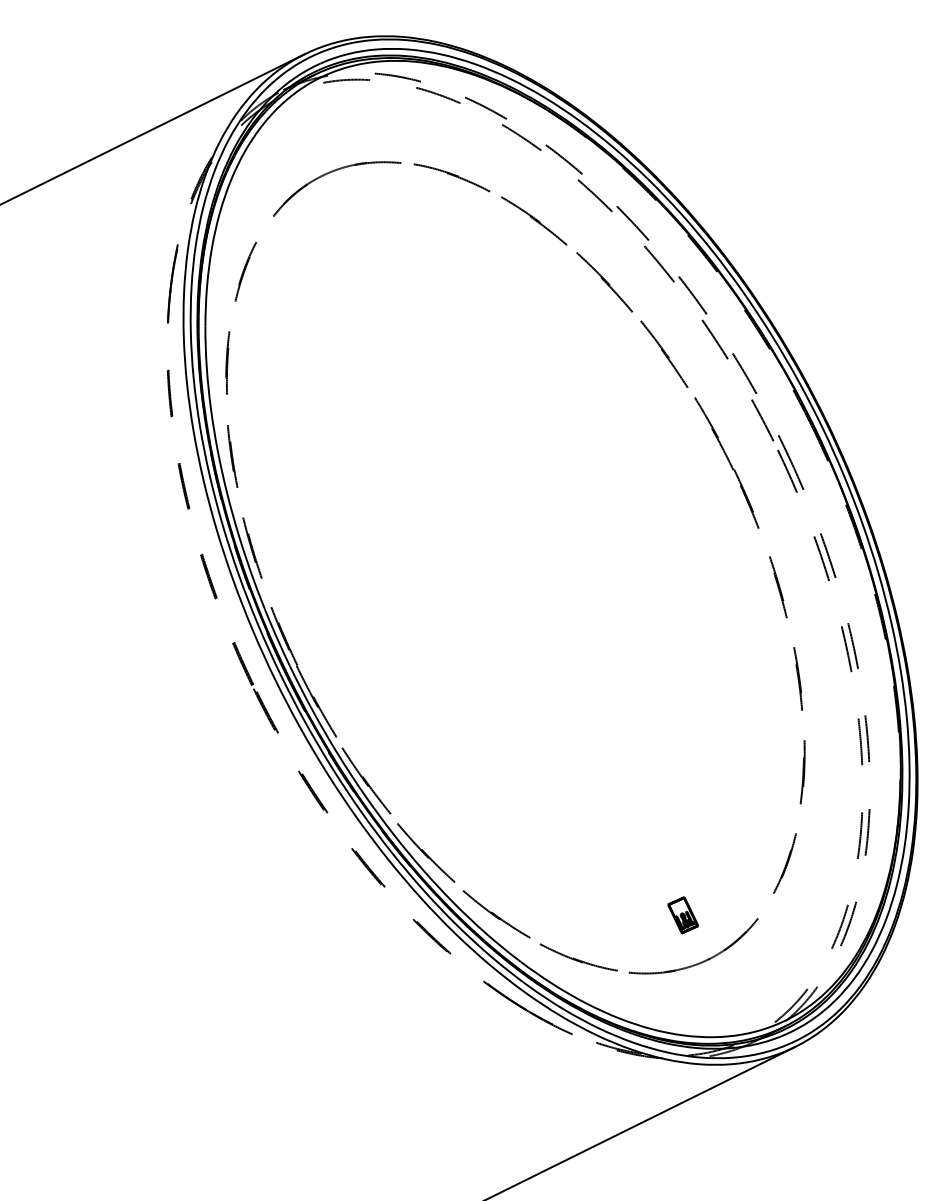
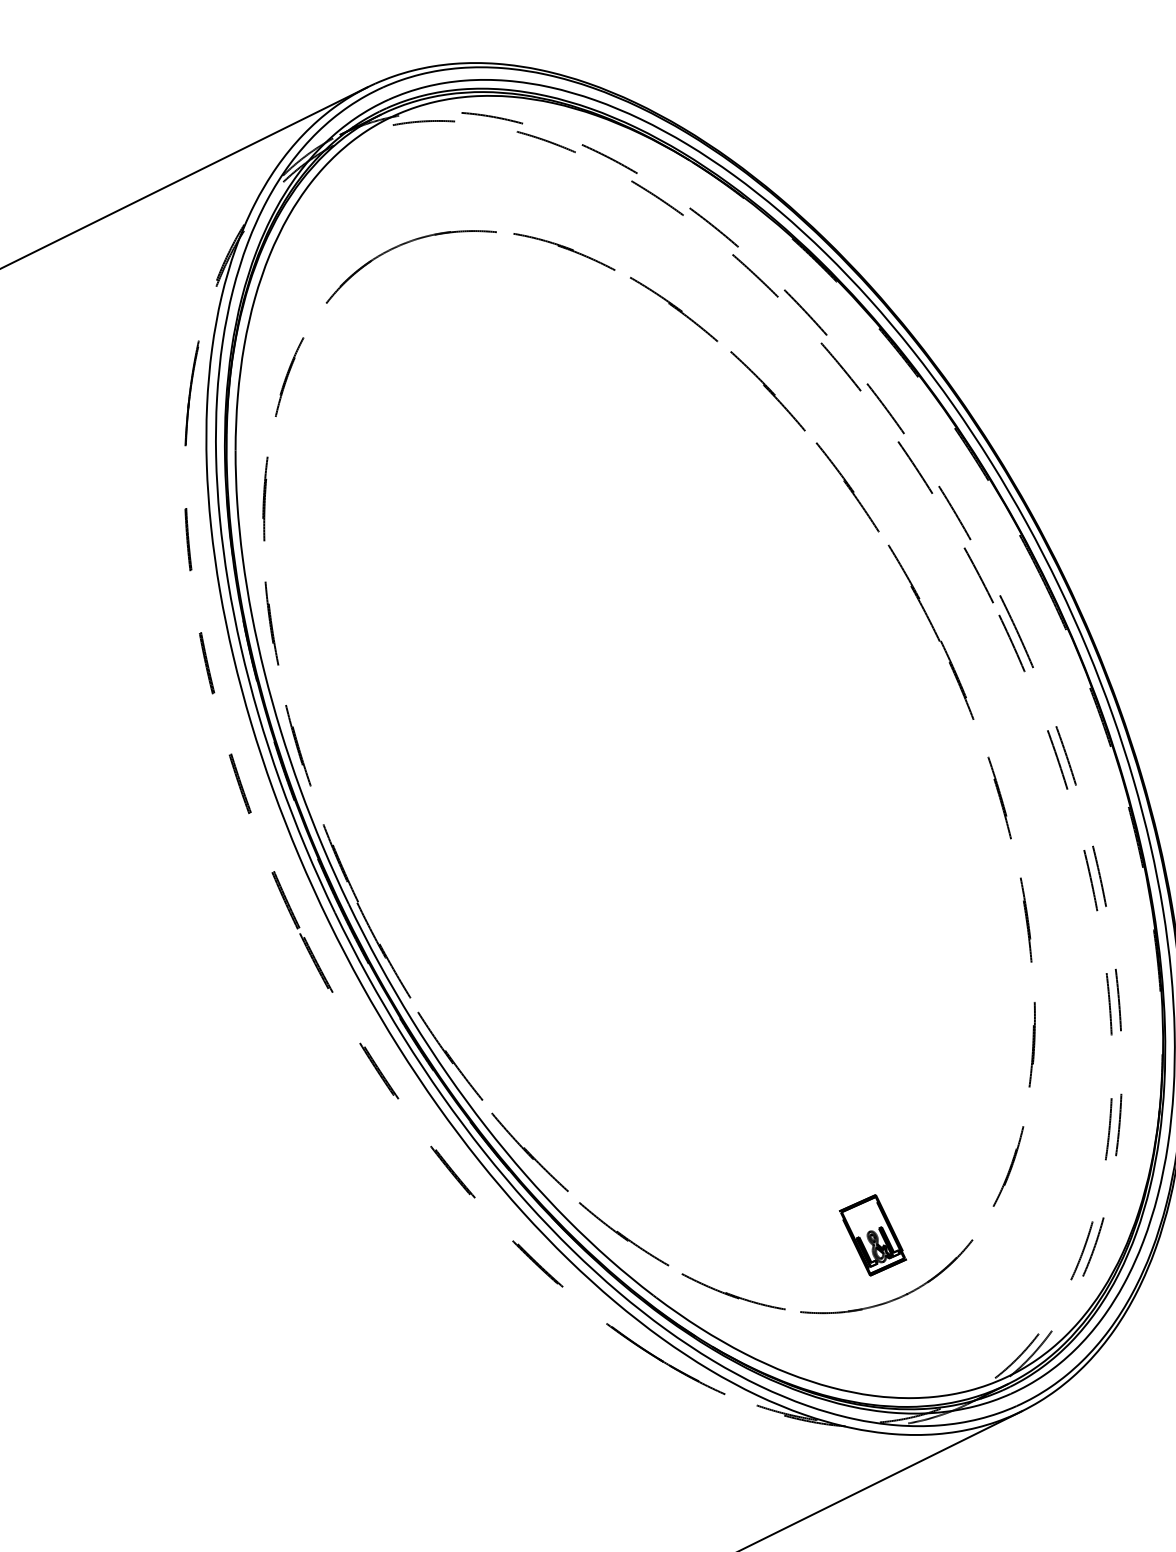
part: (682, 915) -> (871, 1235), size x1.67

